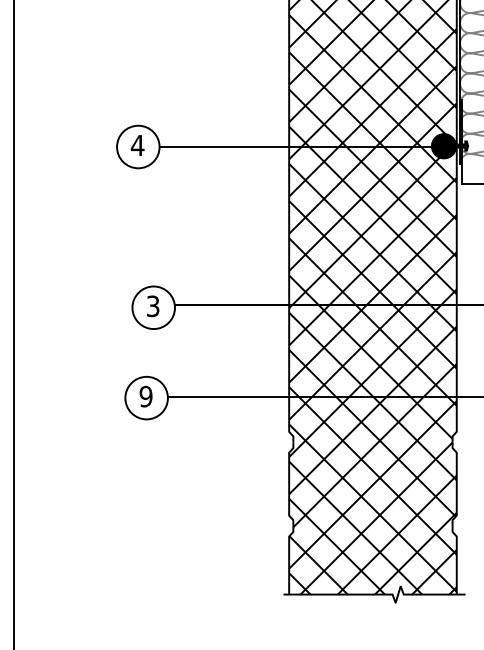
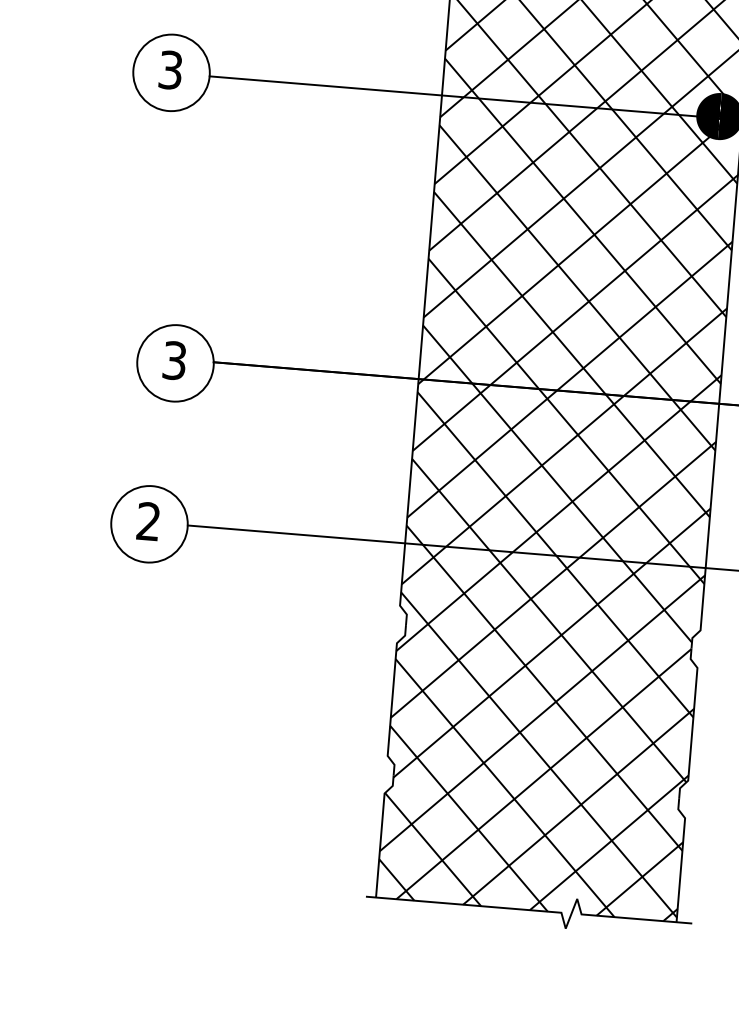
text: (137, 145) -> (170, 70), 4 -> 3
text: (145, 396) -> (147, 521), 9 -> 2

